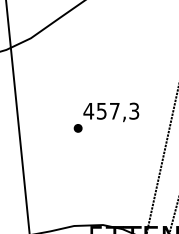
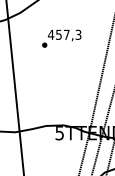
text: (106, 117) -> (61, 38), moved

